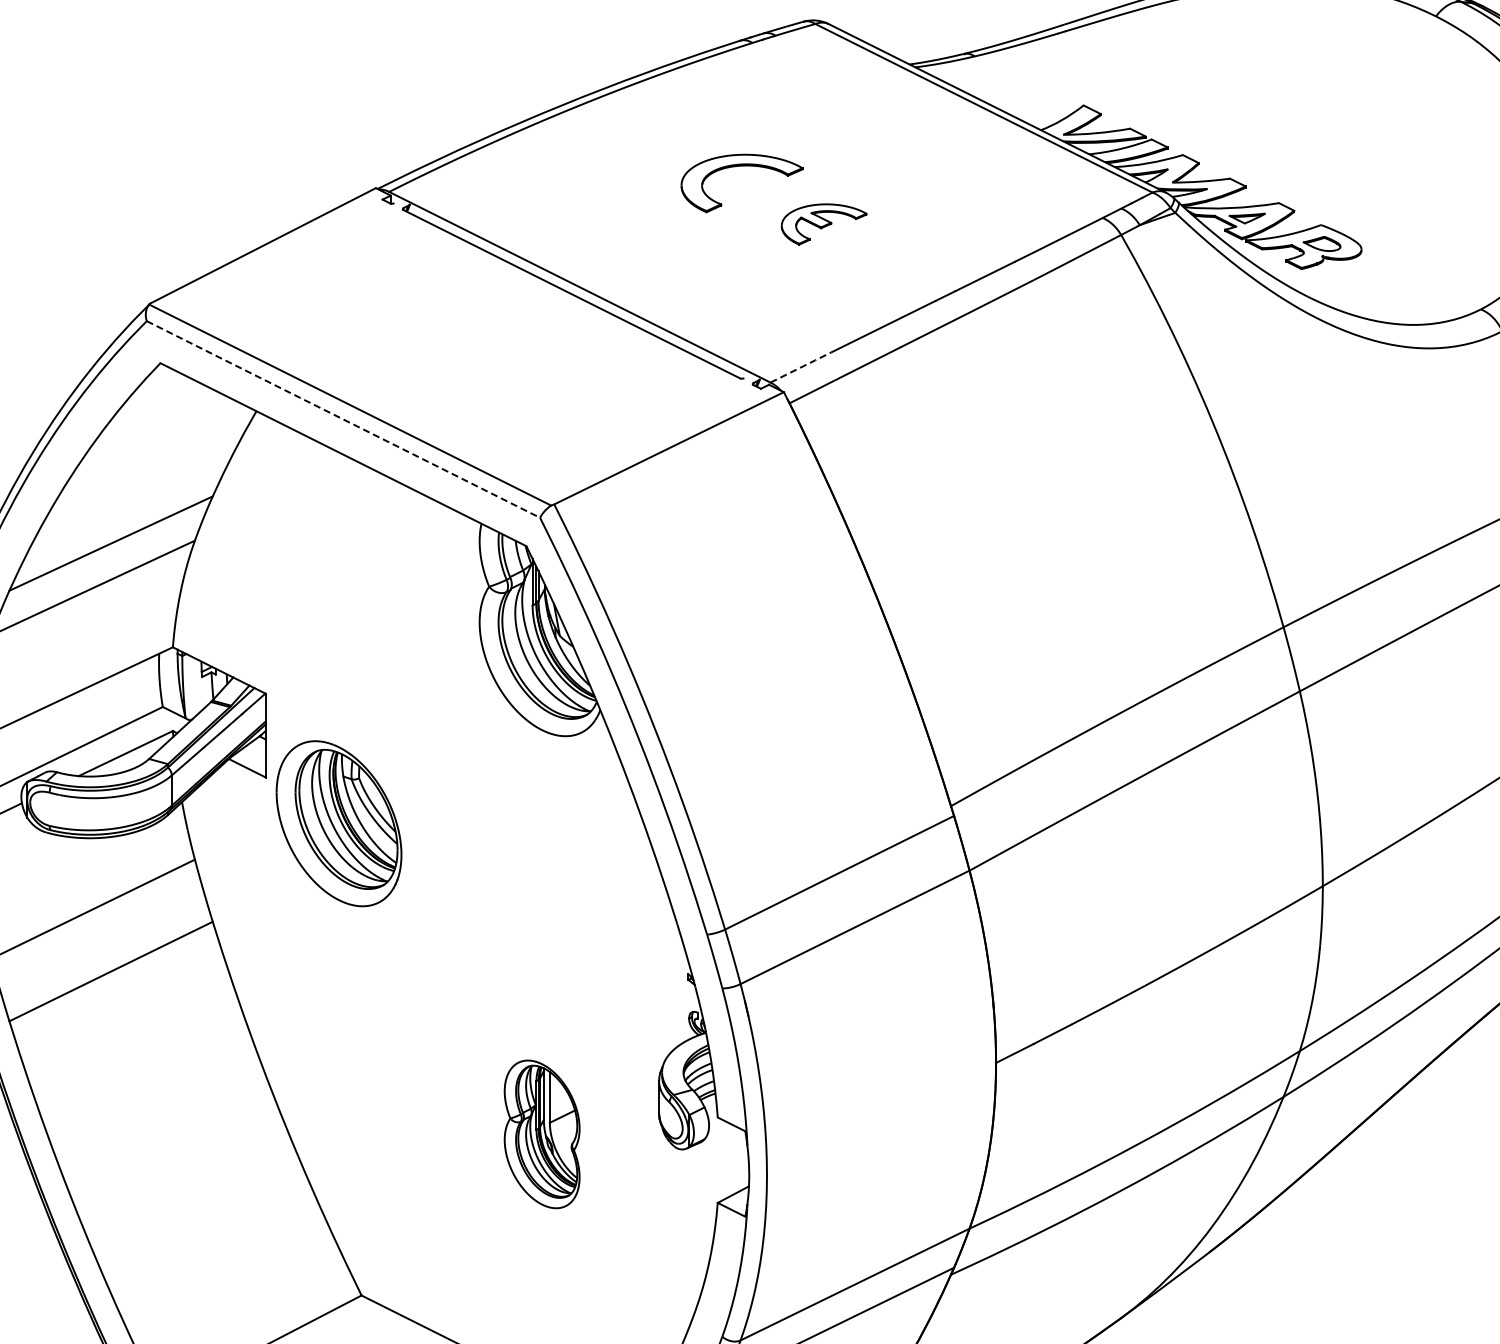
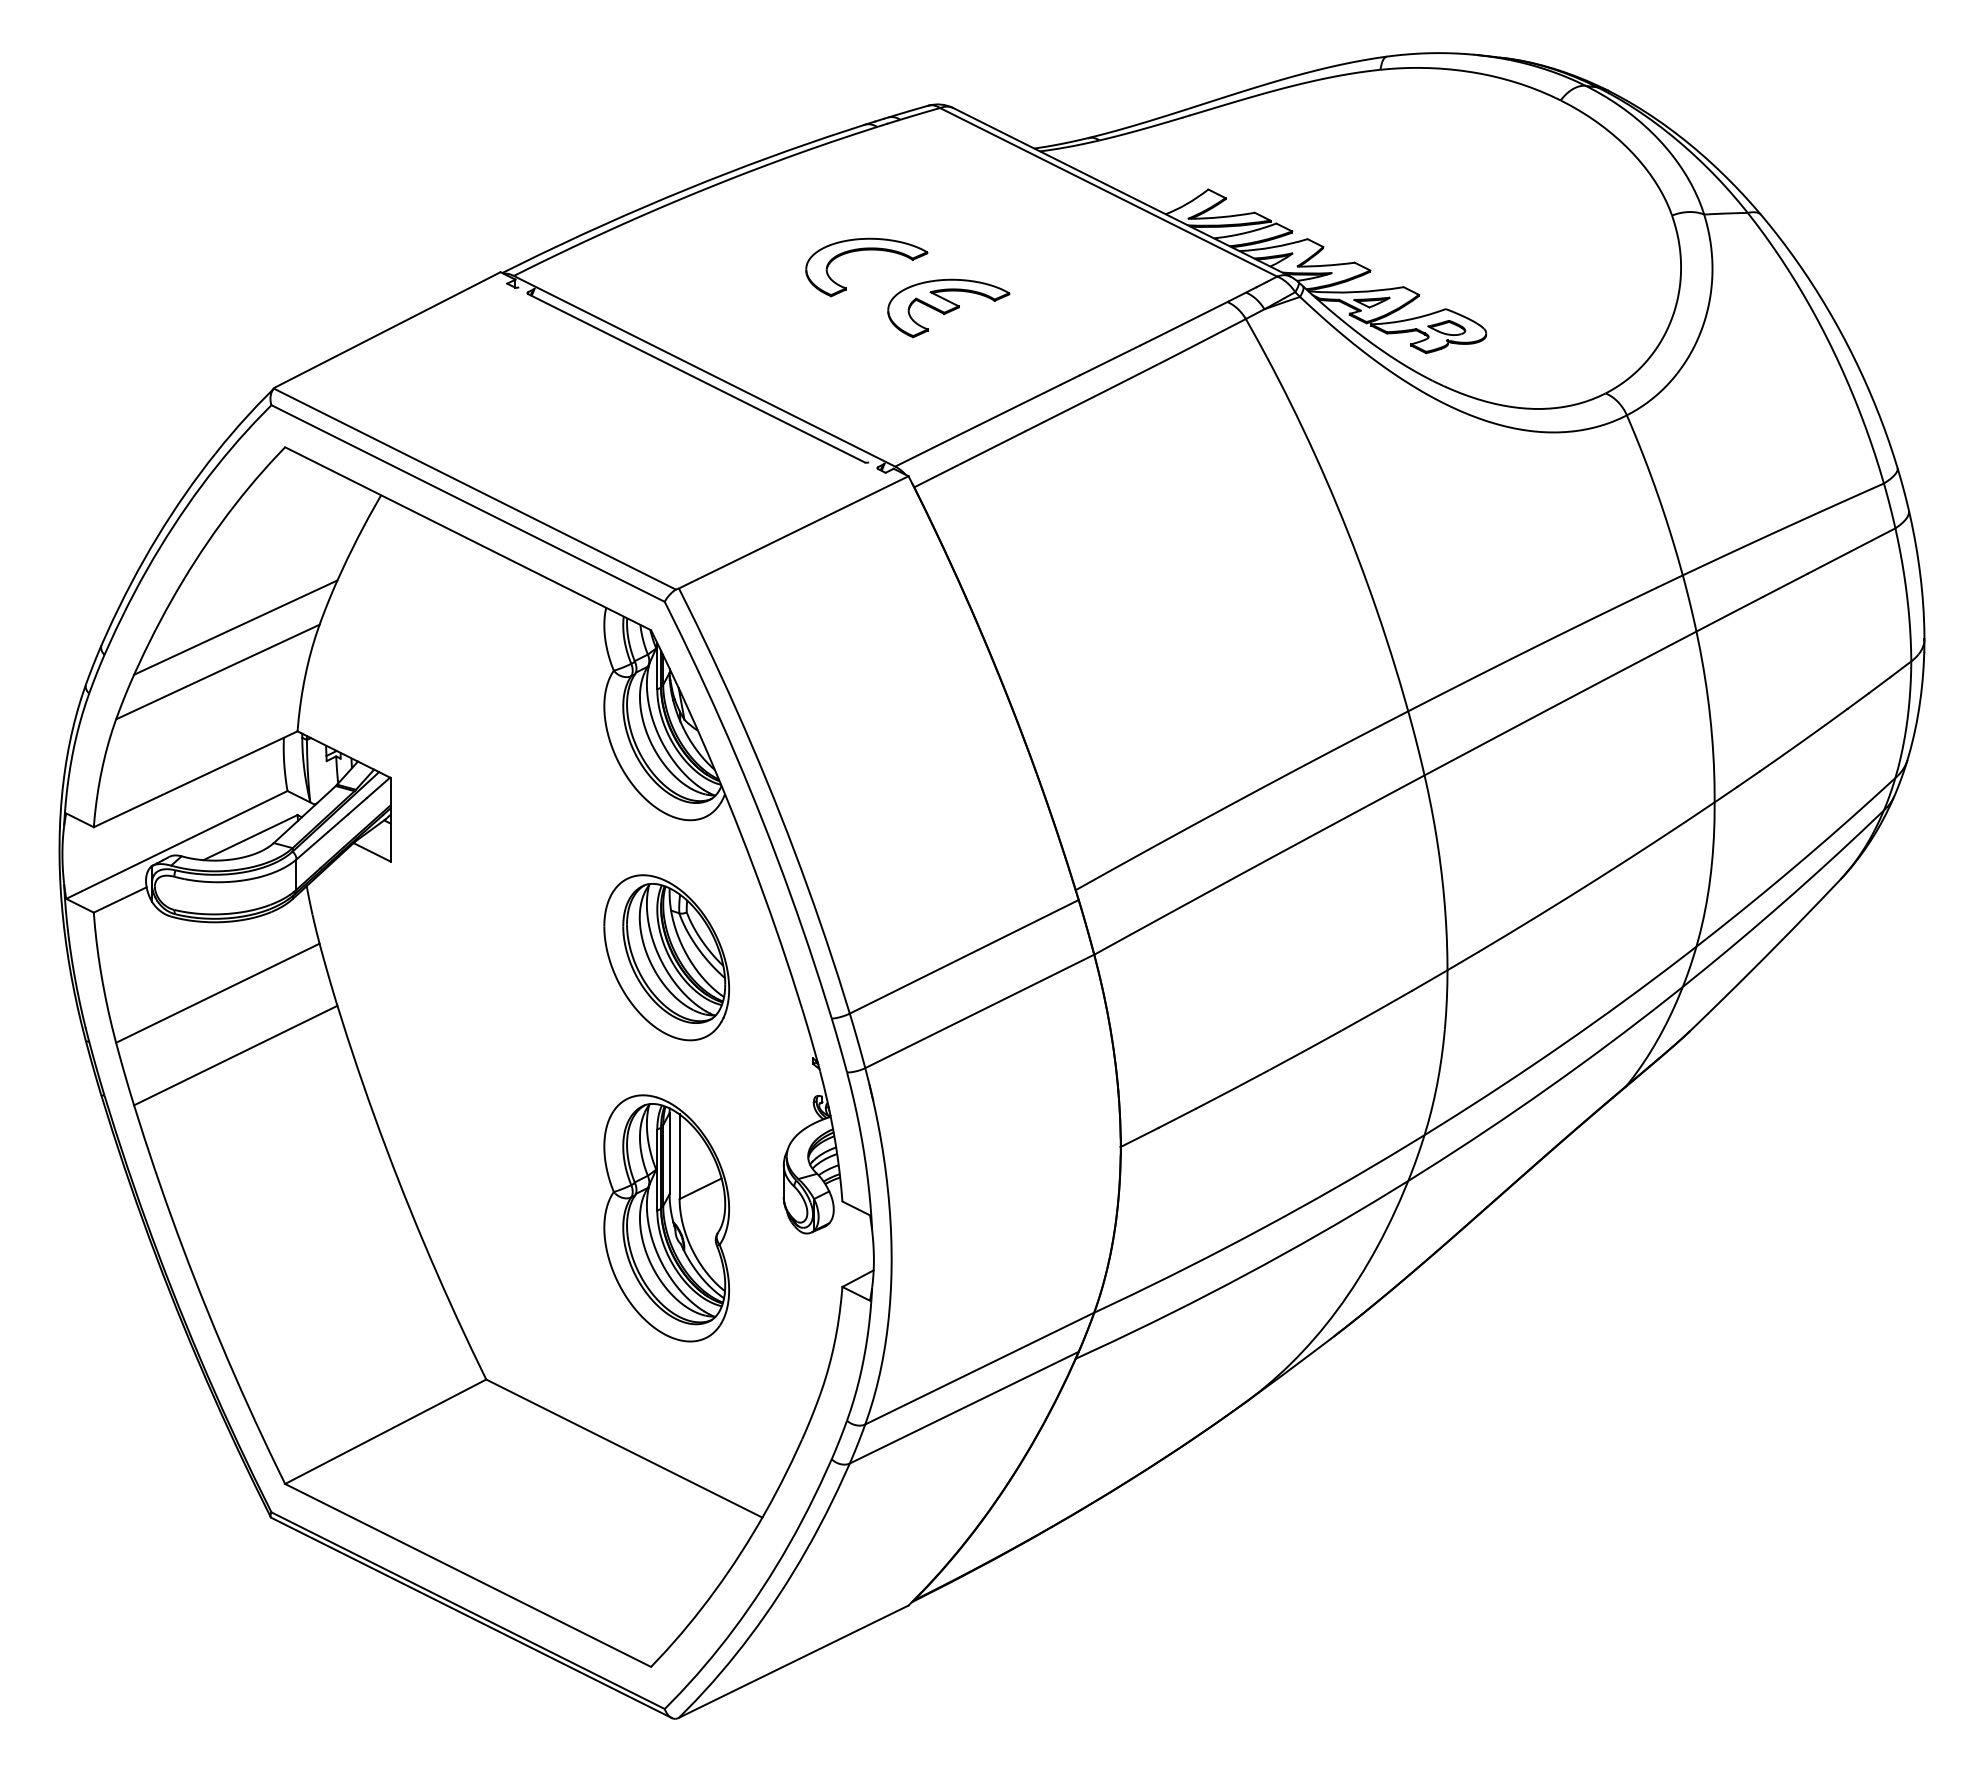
part: (823, 224) -> (948, 308), size x1.43
line: (801, 367) -> (926, 451), dashed -> solid
line: (343, 419) -> (468, 503), dashed -> solid
part: (338, 823) -> (666, 957), moved
part: (541, 1134) -> (666, 1218), size x1.67

